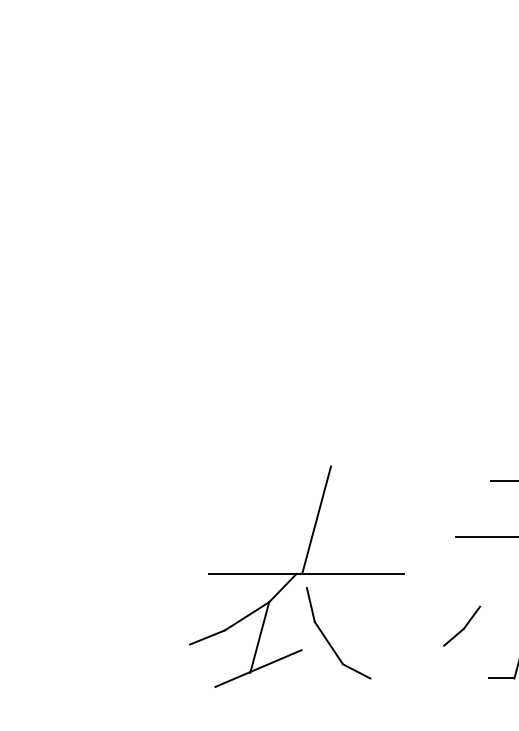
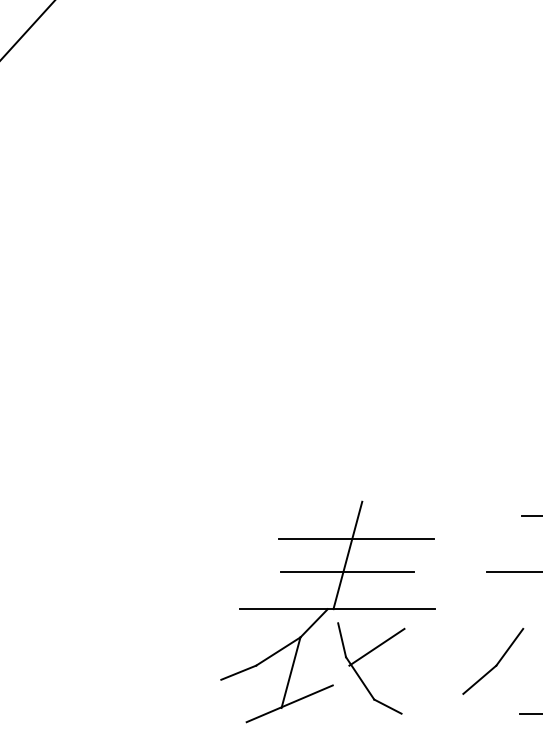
line: (325, 503) -> (356, 538), added
line: (316, 537) -> (347, 572), added
line: (345, 611) -> (376, 646), added
part: (462, 626) -> (493, 661), size x1.67

